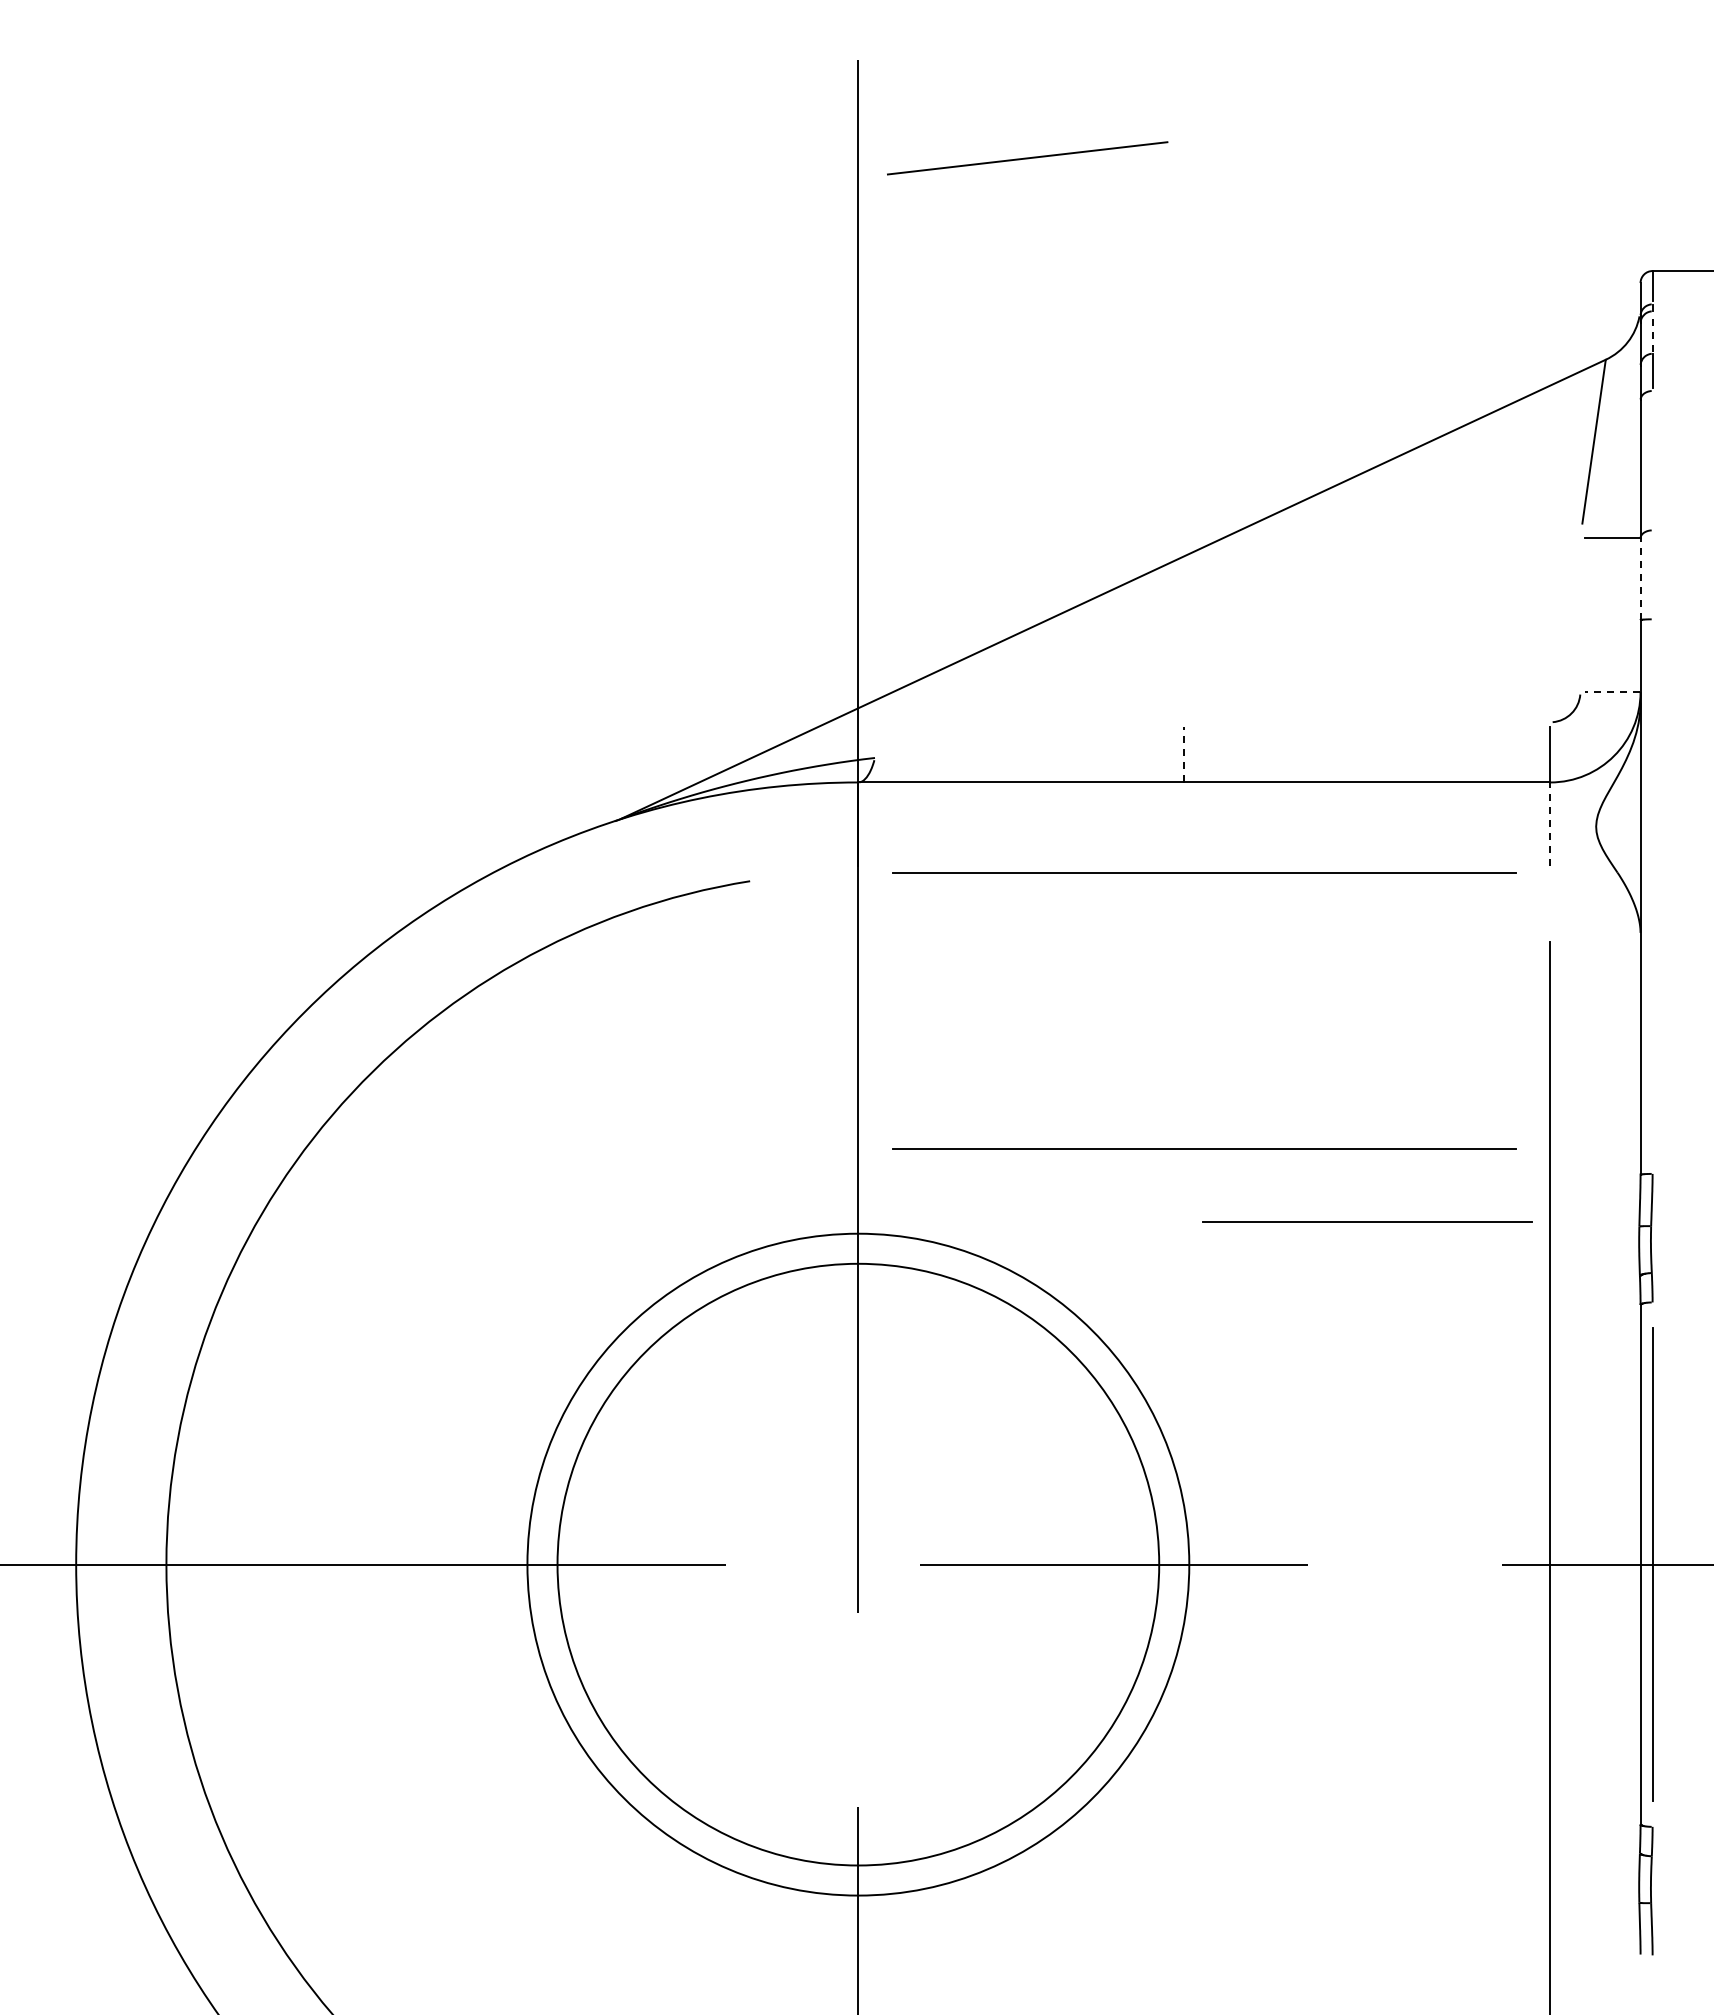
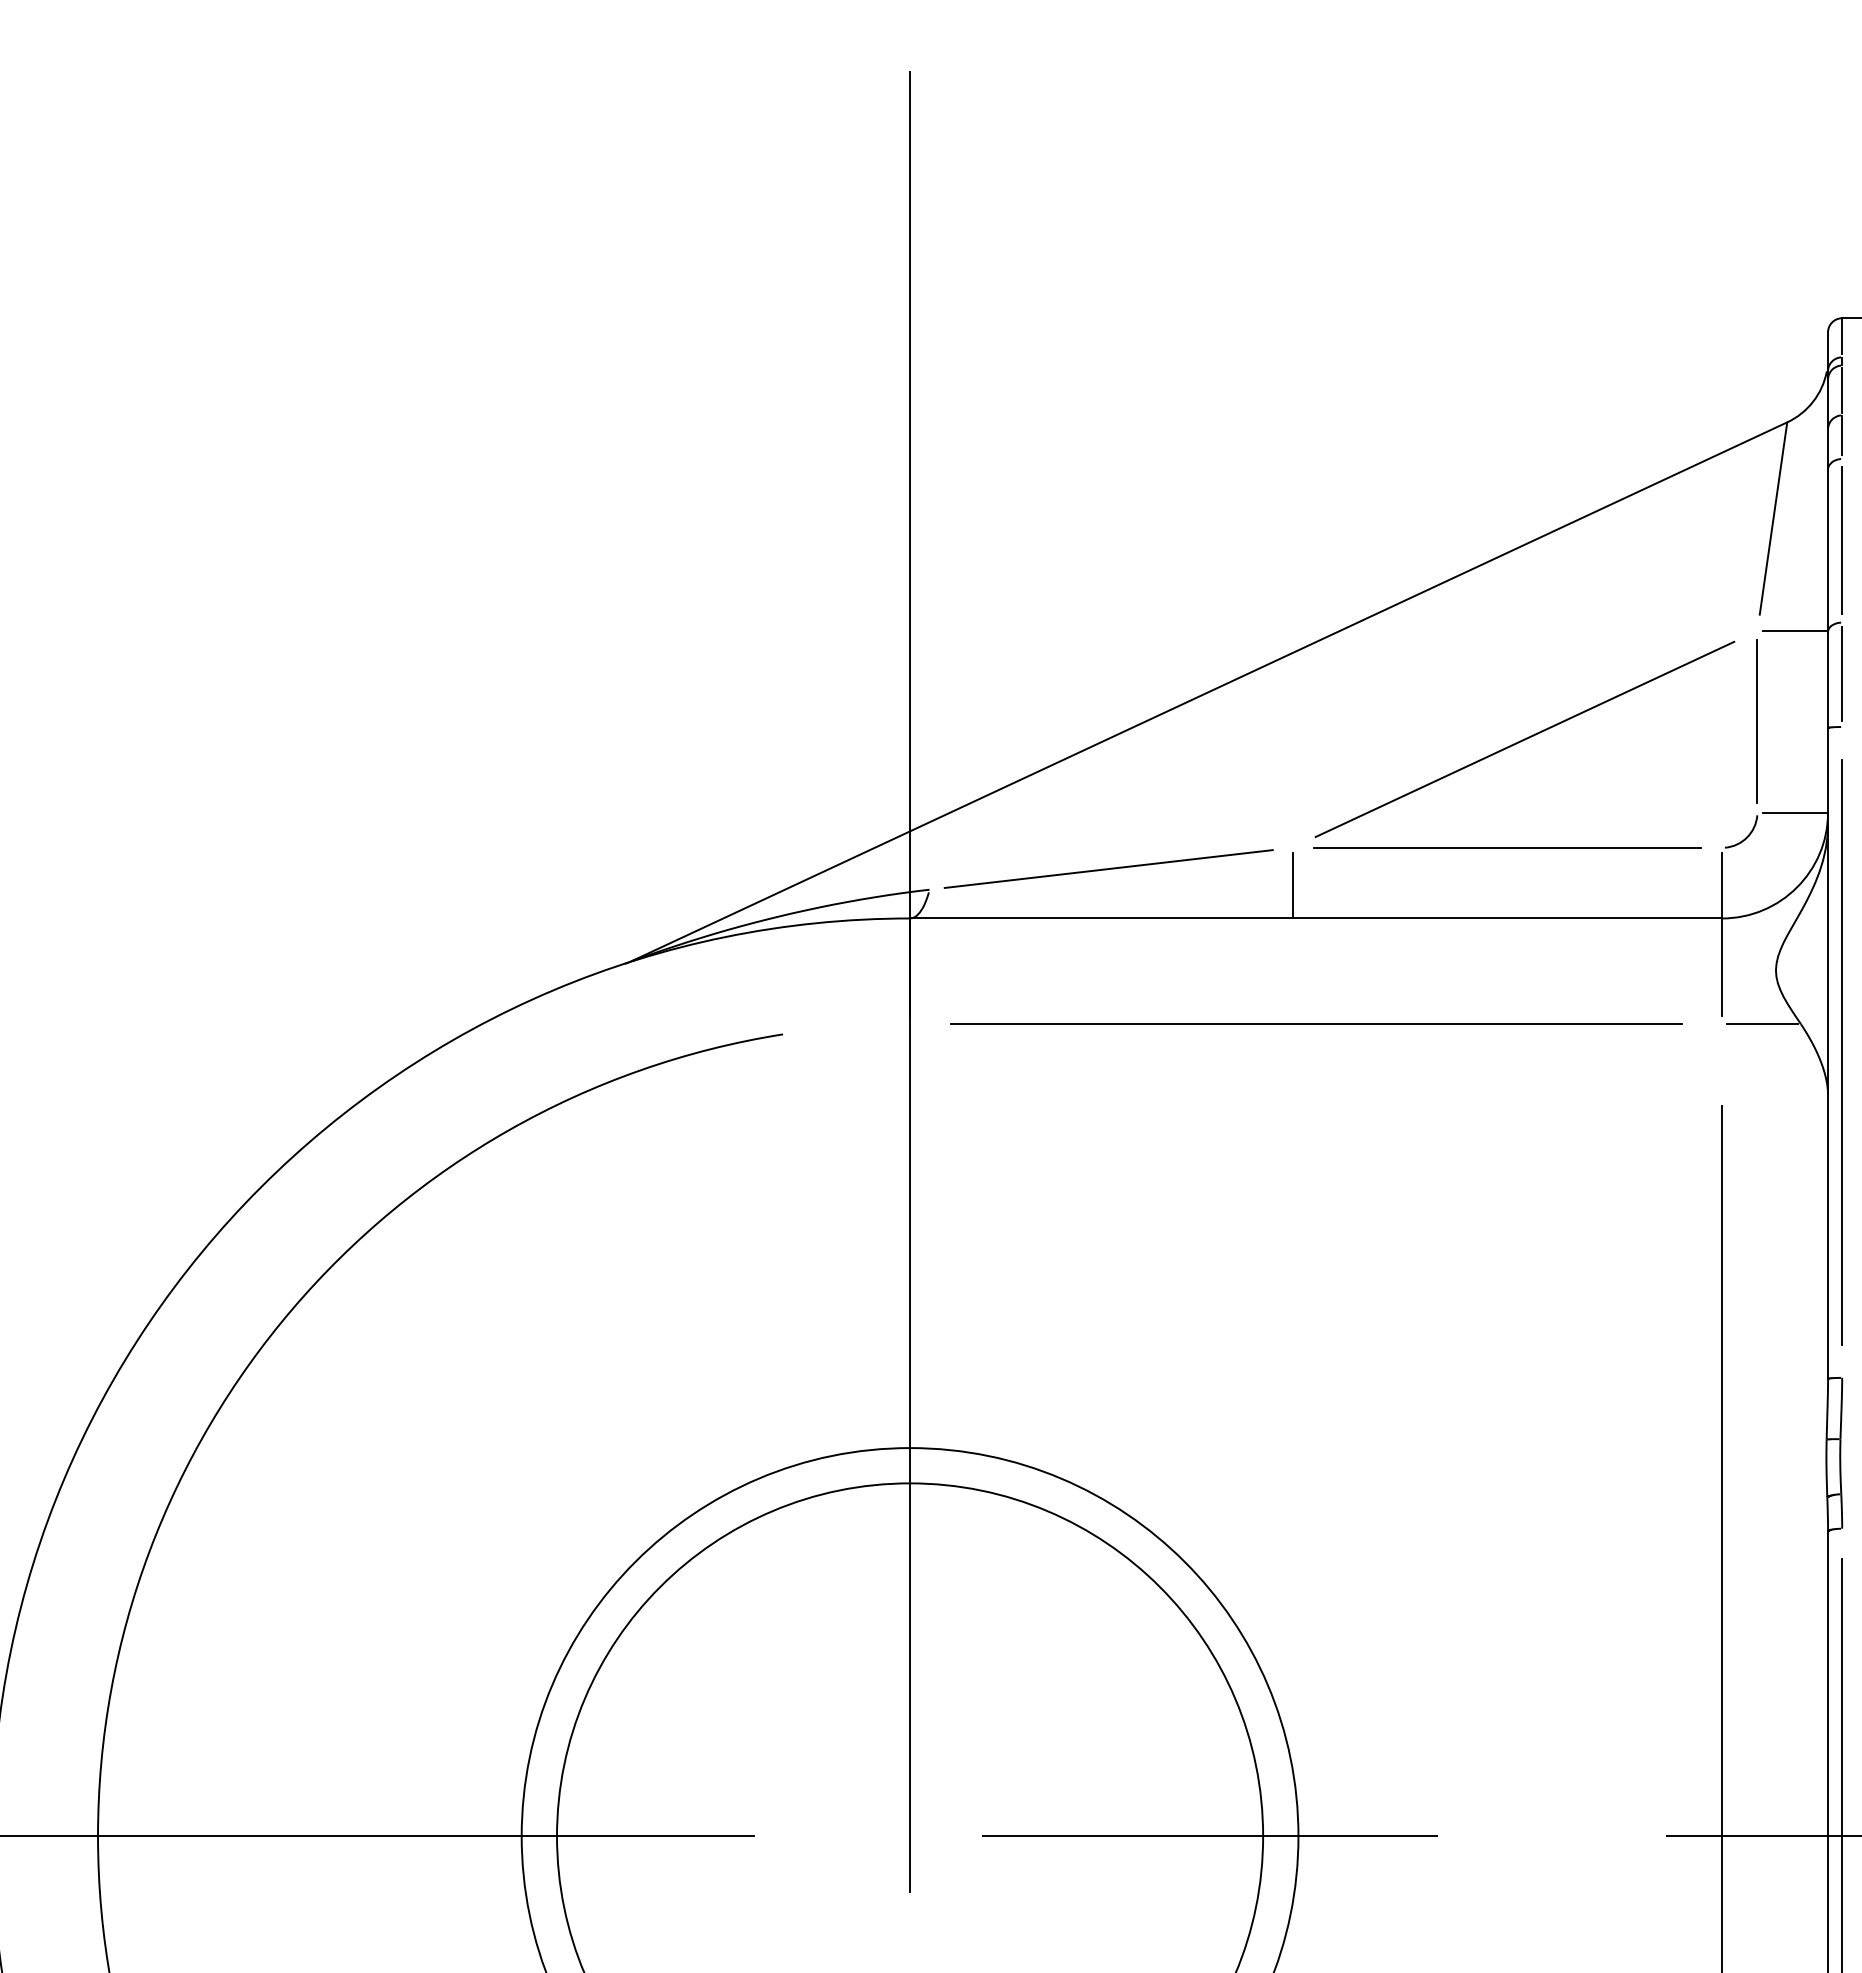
line: (1027, 158) -> (1108, 869), moved
line: (1652, 332) -> (1842, 390), dashed -> solid
line: (1652, 459) -> (1842, 539), added
line: (1652, 574) -> (1842, 674), added
line: (1640, 579) -> (1827, 680), dashed -> solid
line: (1580, 614) -> (1757, 721), added
line: (1382, 629) -> (1525, 738), added
line: (1612, 692) -> (1795, 812), dashed -> solid
line: (1184, 754) -> (1292, 885), dashed -> solid
line: (1550, 823) -> (1722, 966), dashed -> solid
line: (1584, 872) -> (1762, 1024), added
line: (1652, 896) -> (1842, 1052), added
line: (1204, 1148) -> (1316, 1348), removed
line: (1367, 1221) -> (1507, 846), moved

